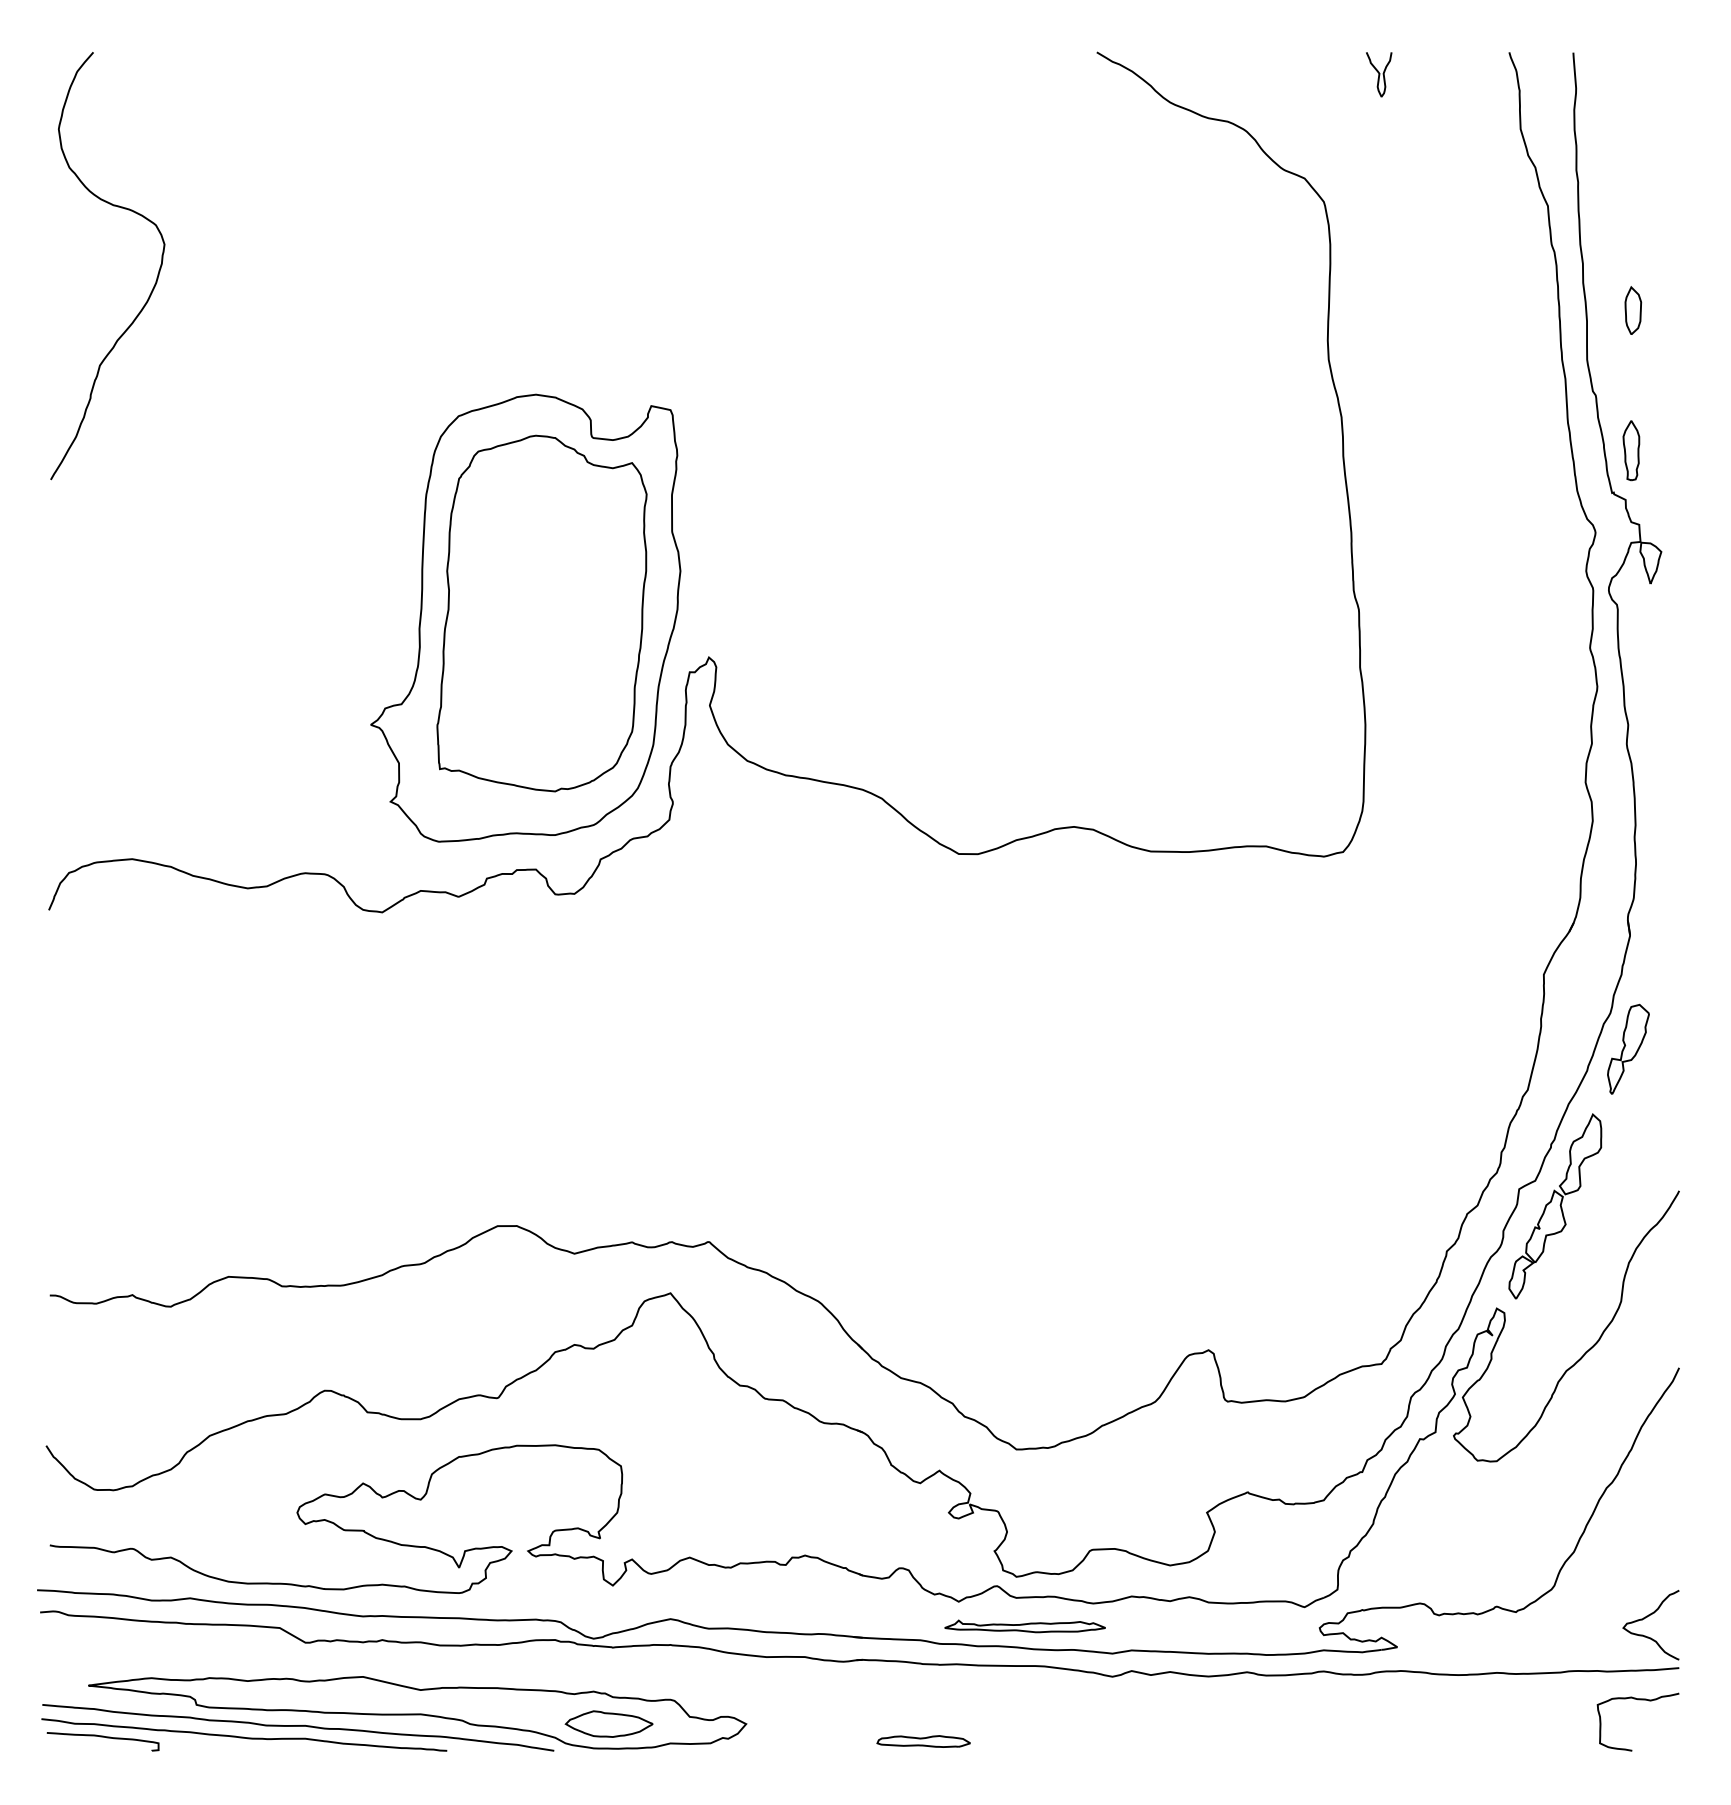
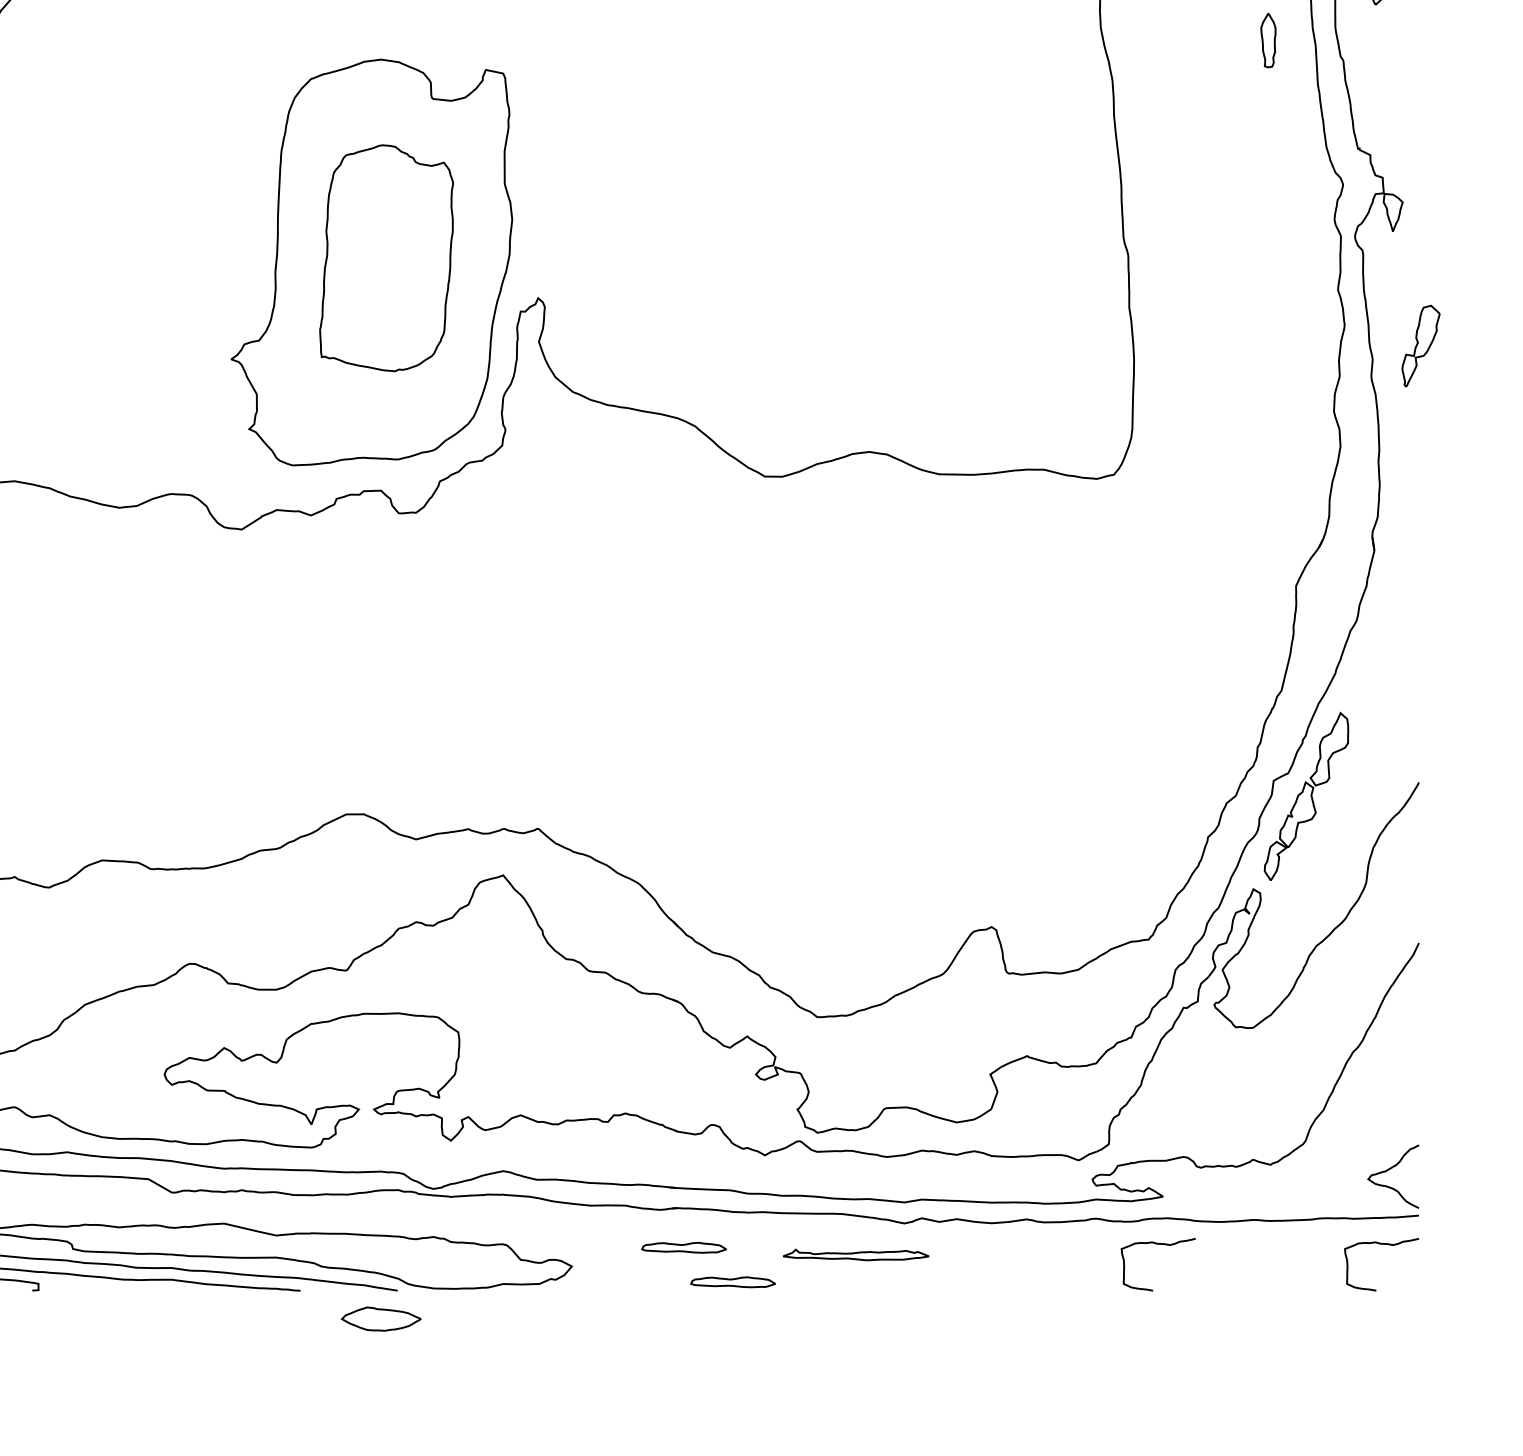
part: (1631, 450) -> (1268, 40), moved
part: (541, 613) -> (386, 258), size x0.7
part: (1628, 1048) -> (1421, 345), moved
part: (1024, 1626) -> (855, 1255), moved
curve: (1392, 1700) -> (1158, 1245), added
part: (869, 1703) -> (683, 1247), added
part: (608, 1723) -> (380, 1318), moved

